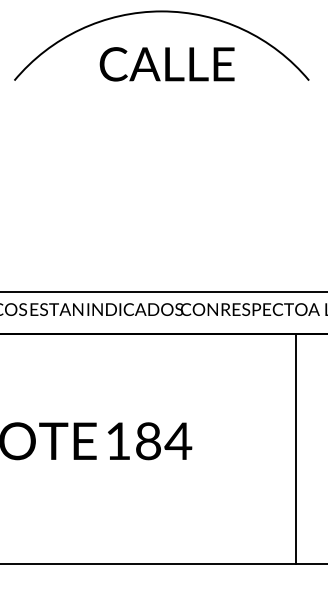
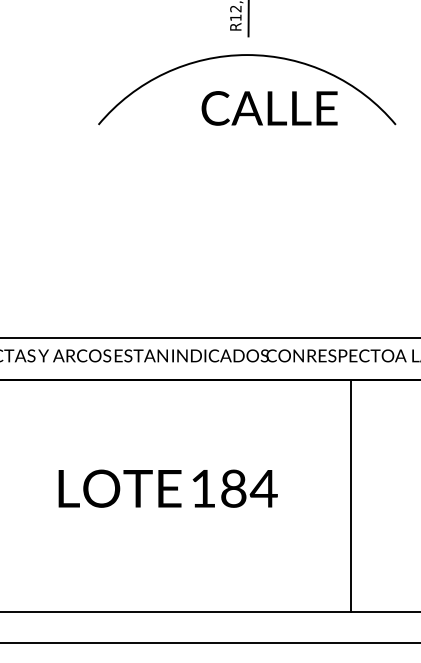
text: (167, 64) -> (269, 108), moved
line: (295, 448) -> (350, 496), moved

